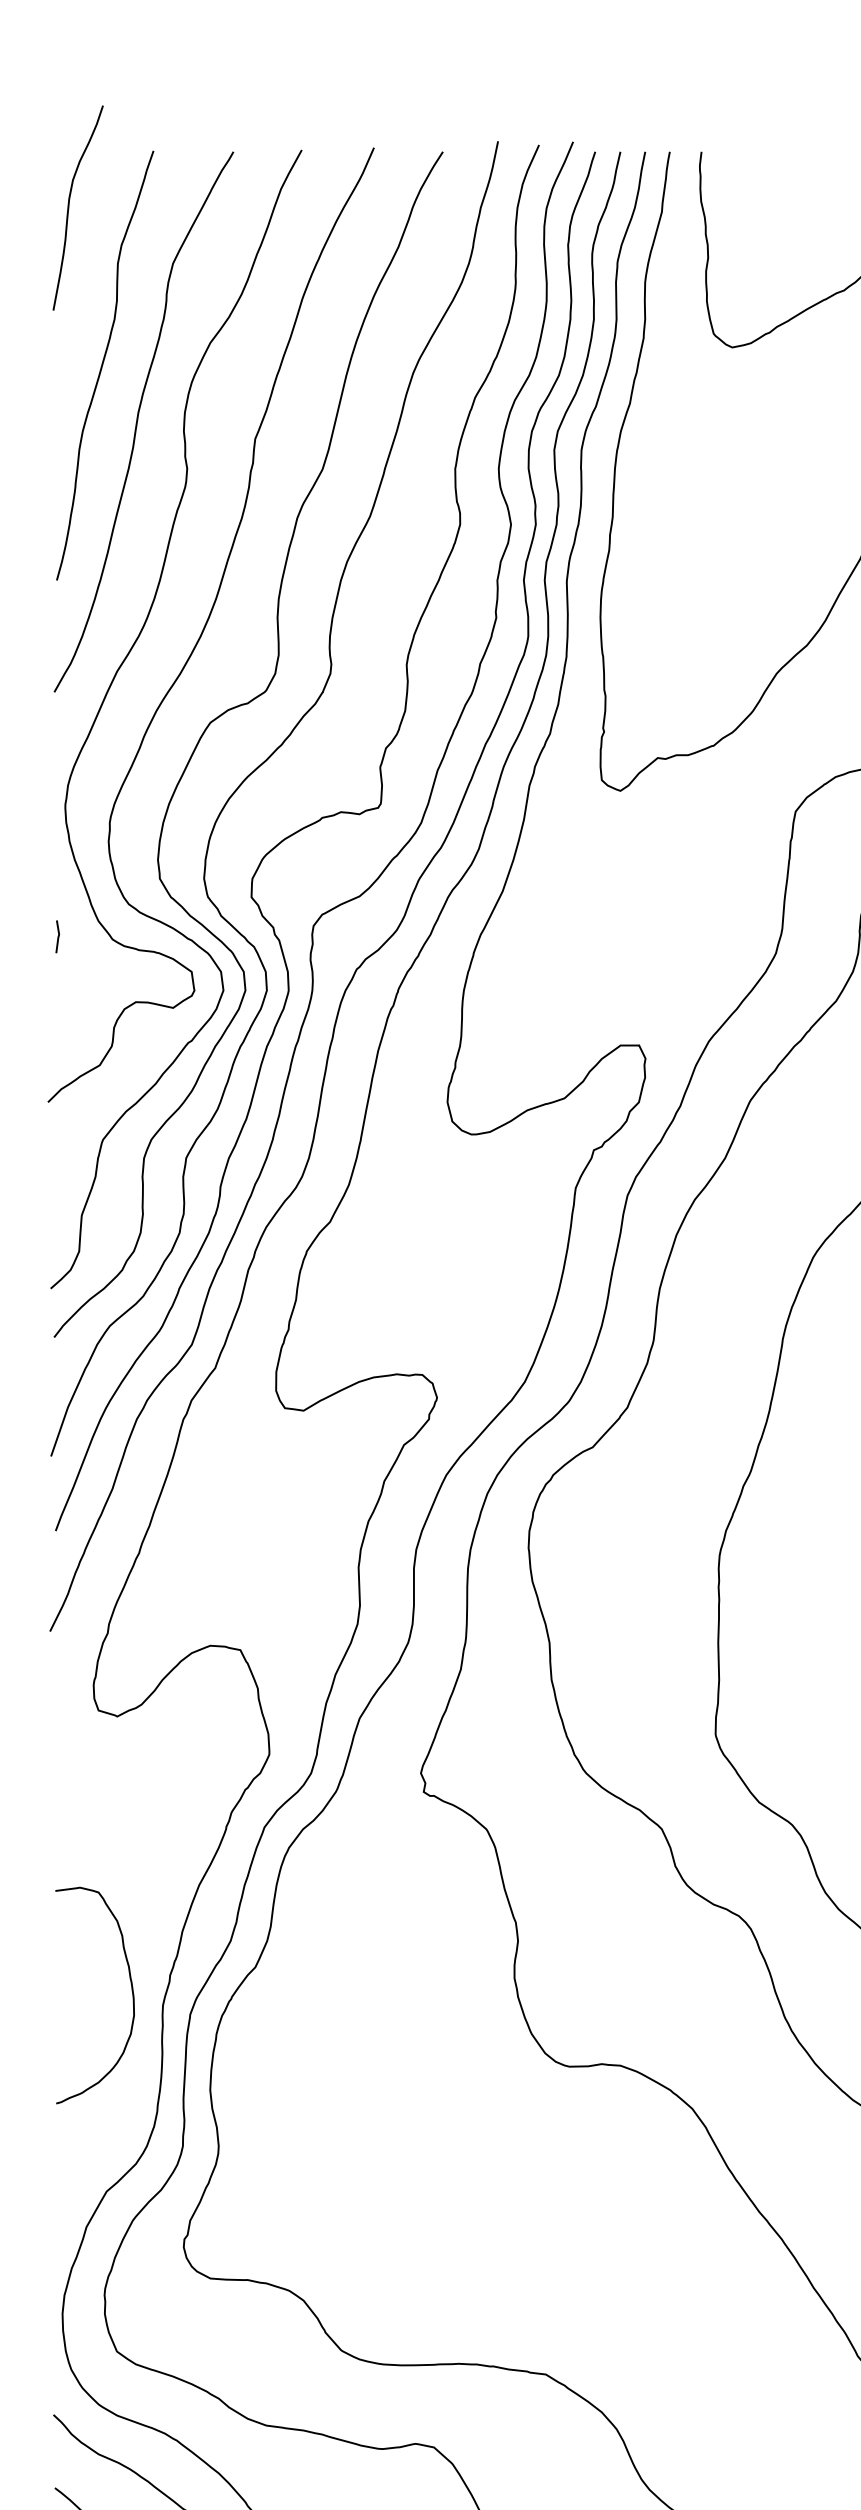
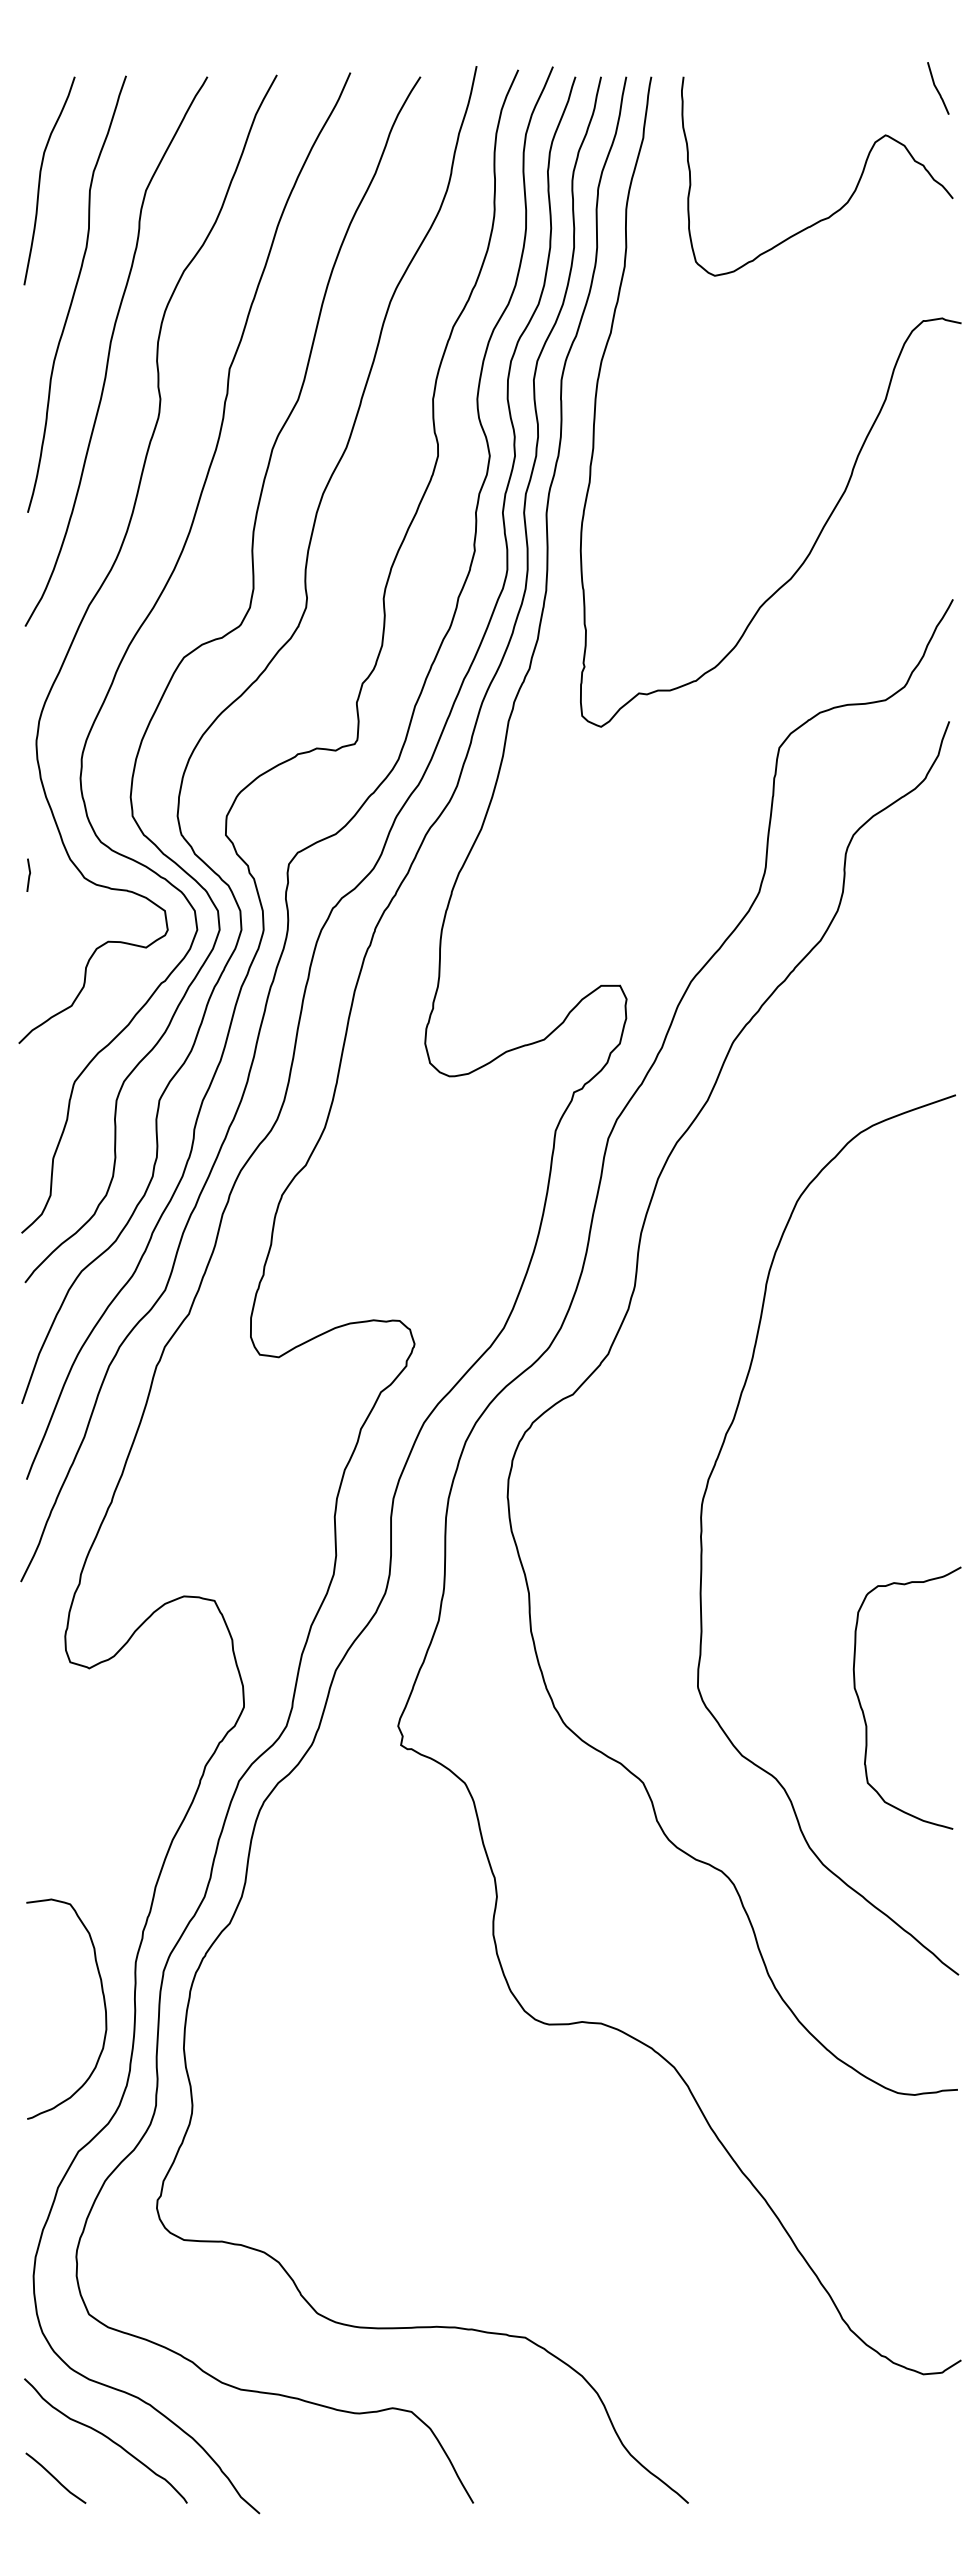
curve: (69, 207) -> (40, 180), moved
curve: (131, 1988) -> (103, 2002), moved

